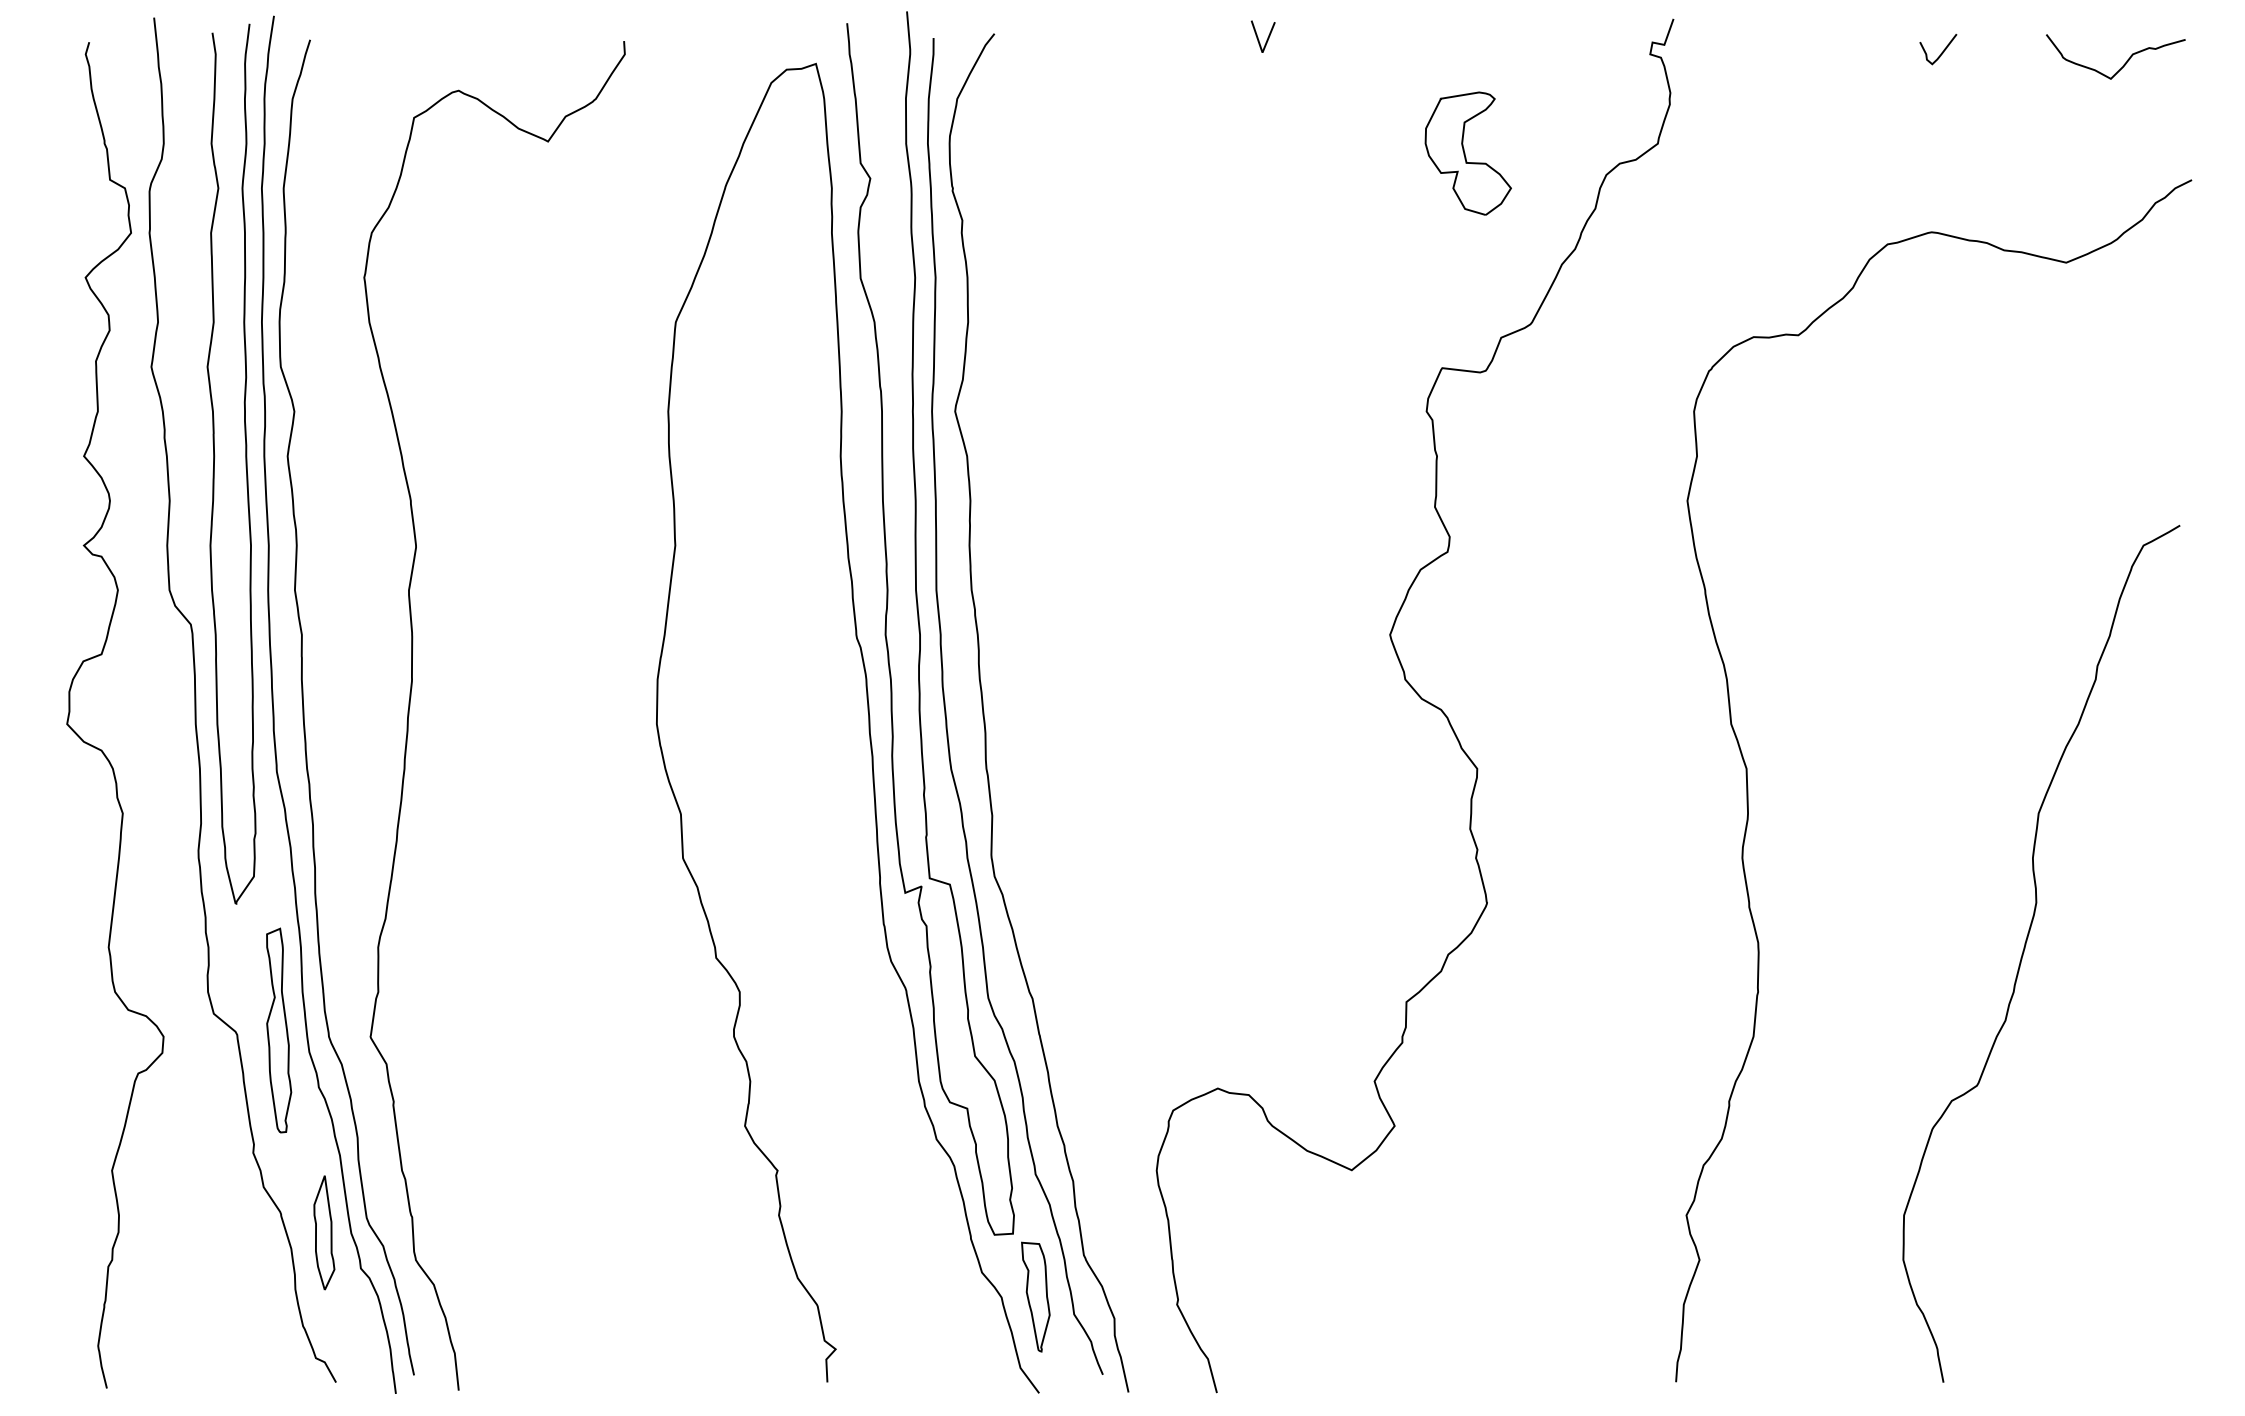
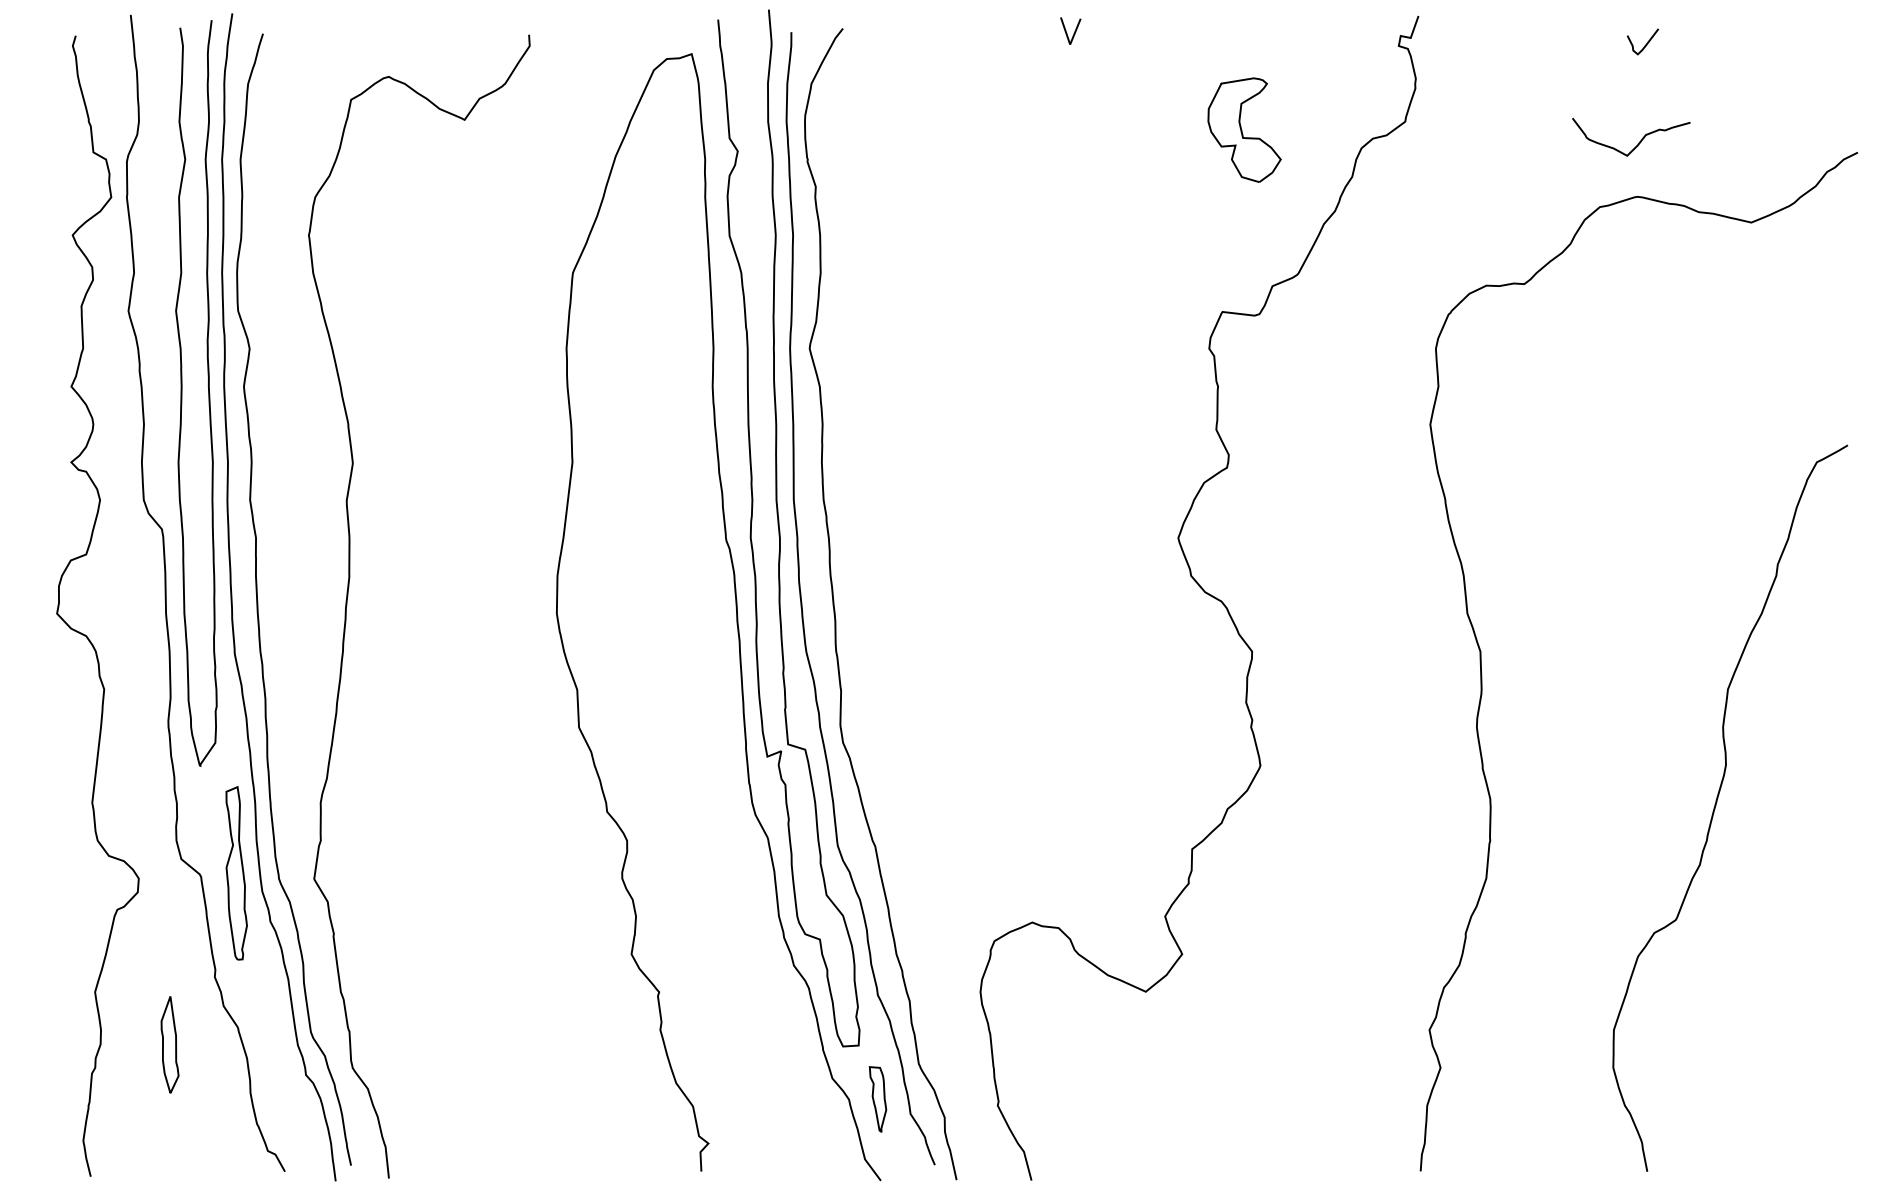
curve: (2124, 63) -> (1638, 142), moved
part: (323, 1232) -> (169, 1044), moved
part: (1035, 1297) -> (877, 1099), size x0.7

